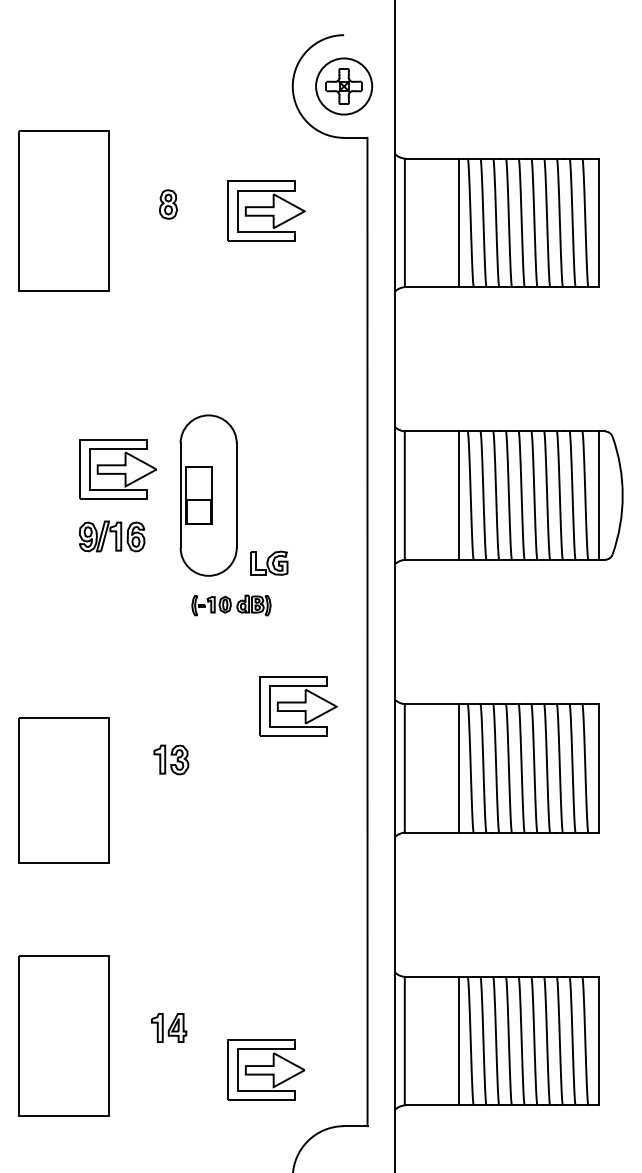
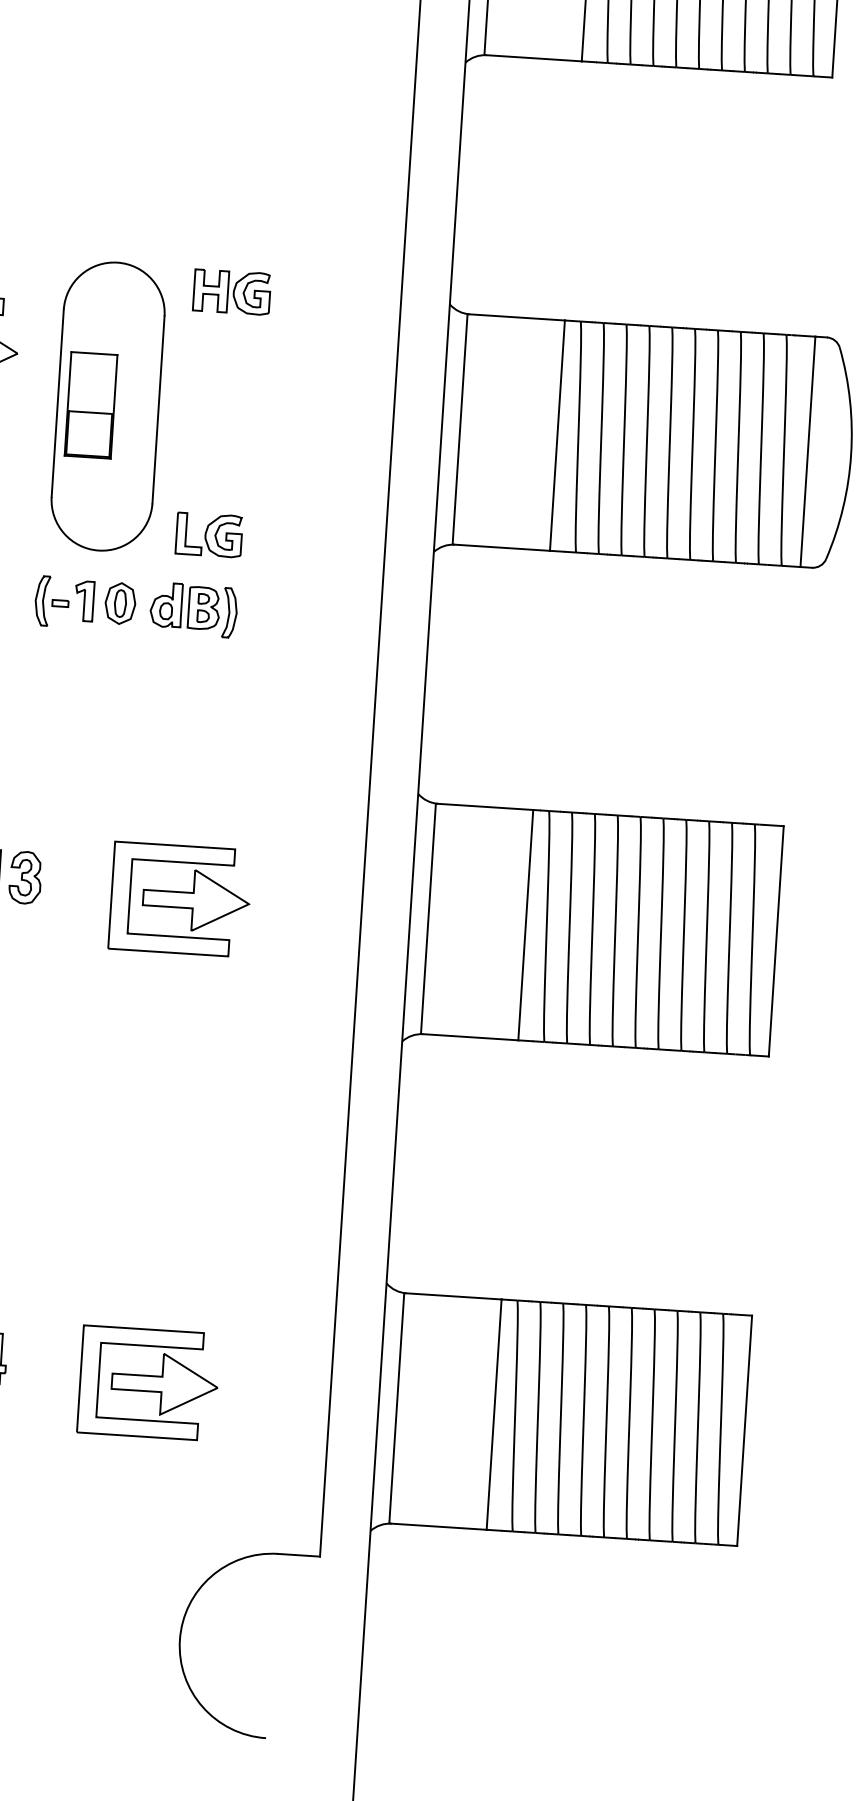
part: (273, 427) -> (232, 291), added
part: (231, 605) -> (136, 606), size x1.43
part: (298, 706) -> (180, 899), moved
part: (266, 1069) -> (149, 1382), moved

